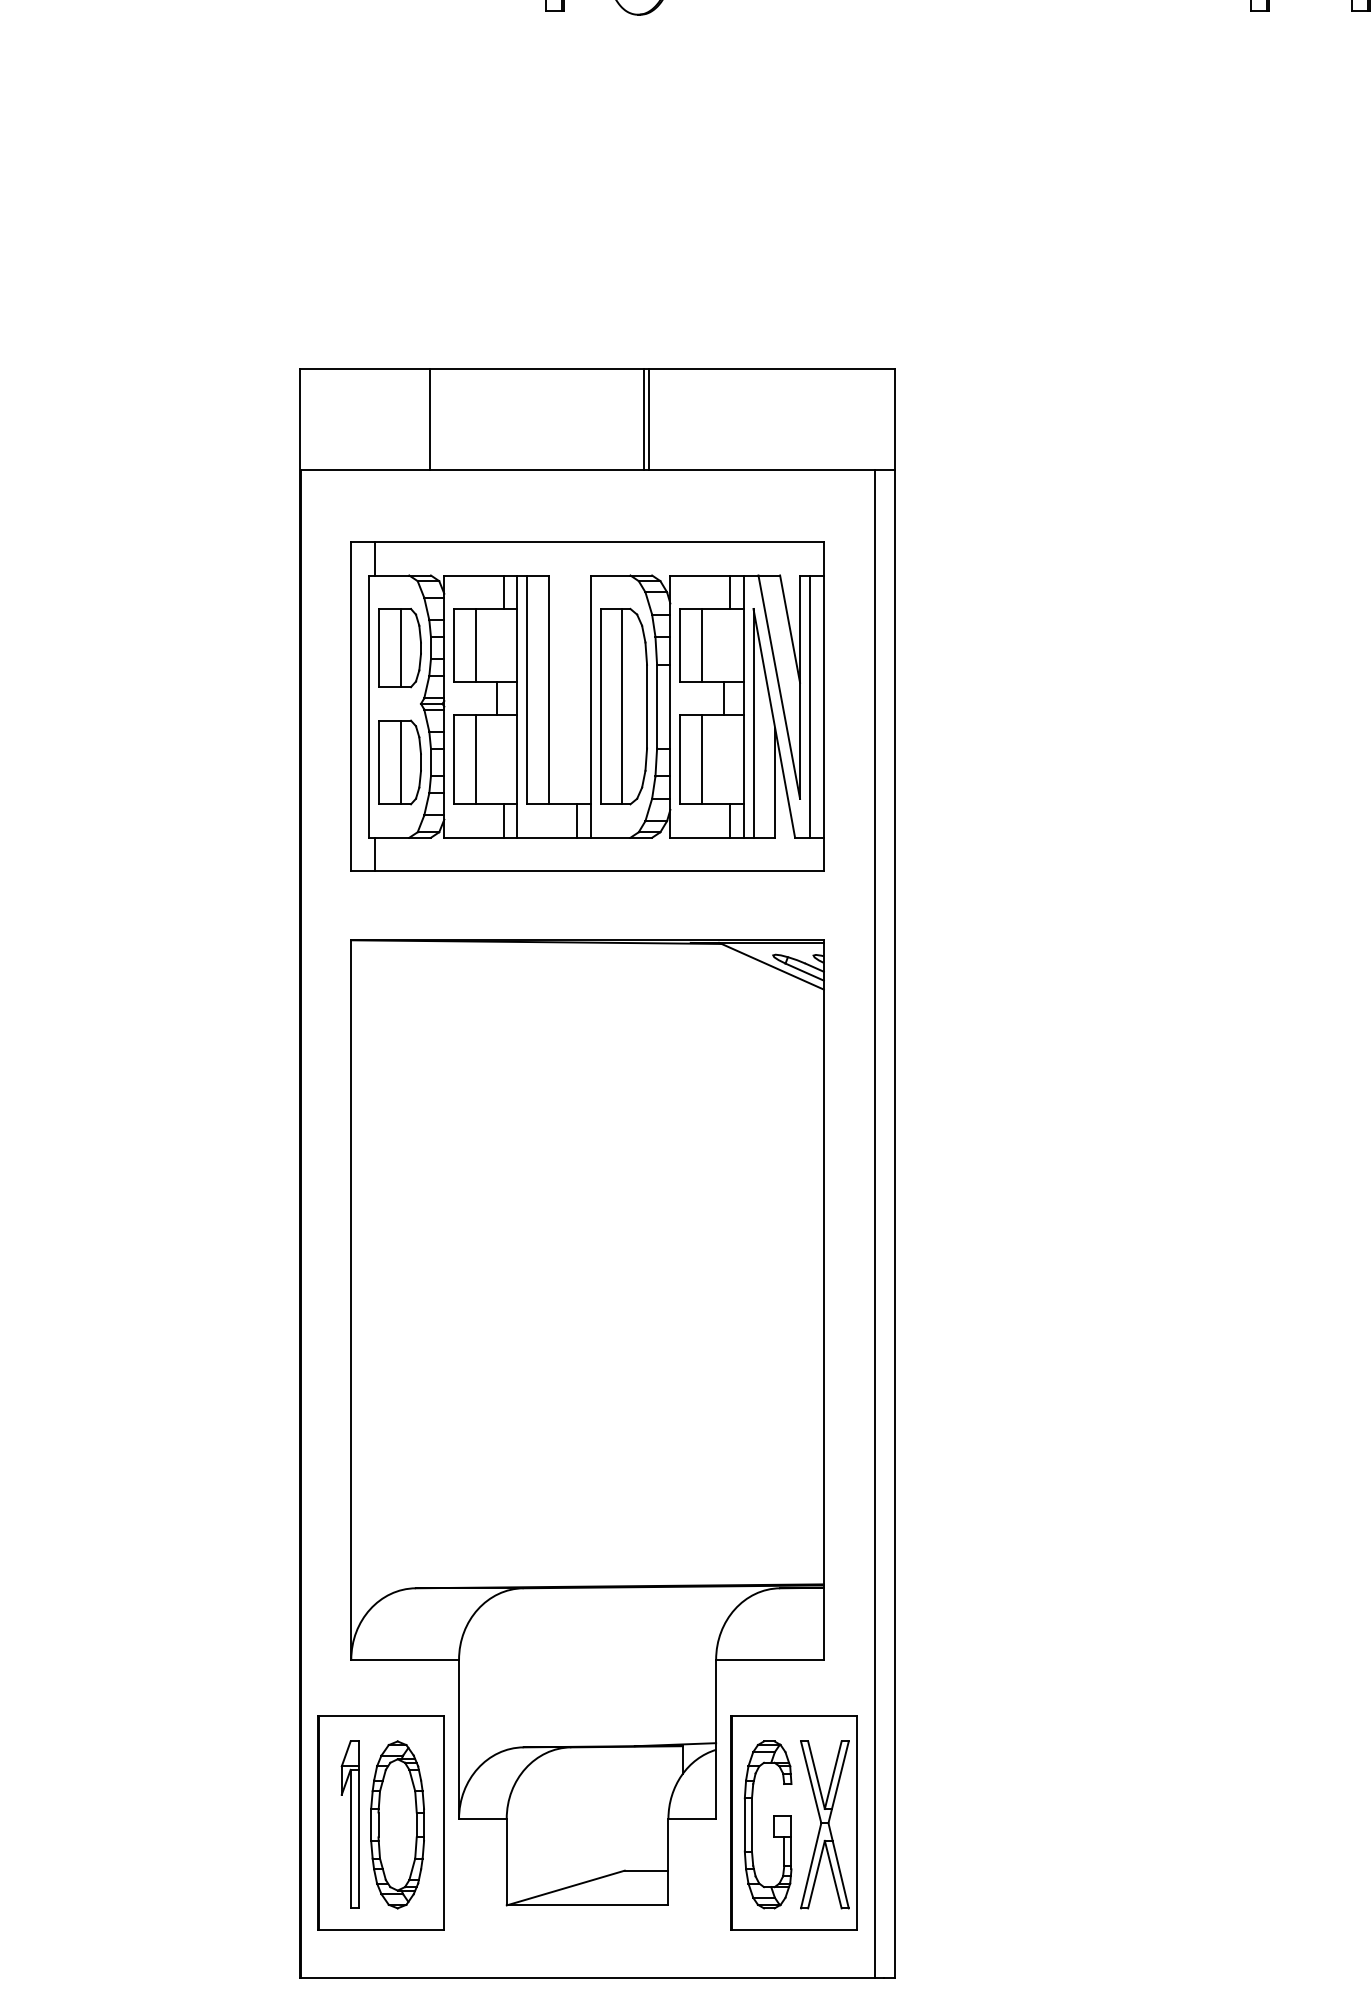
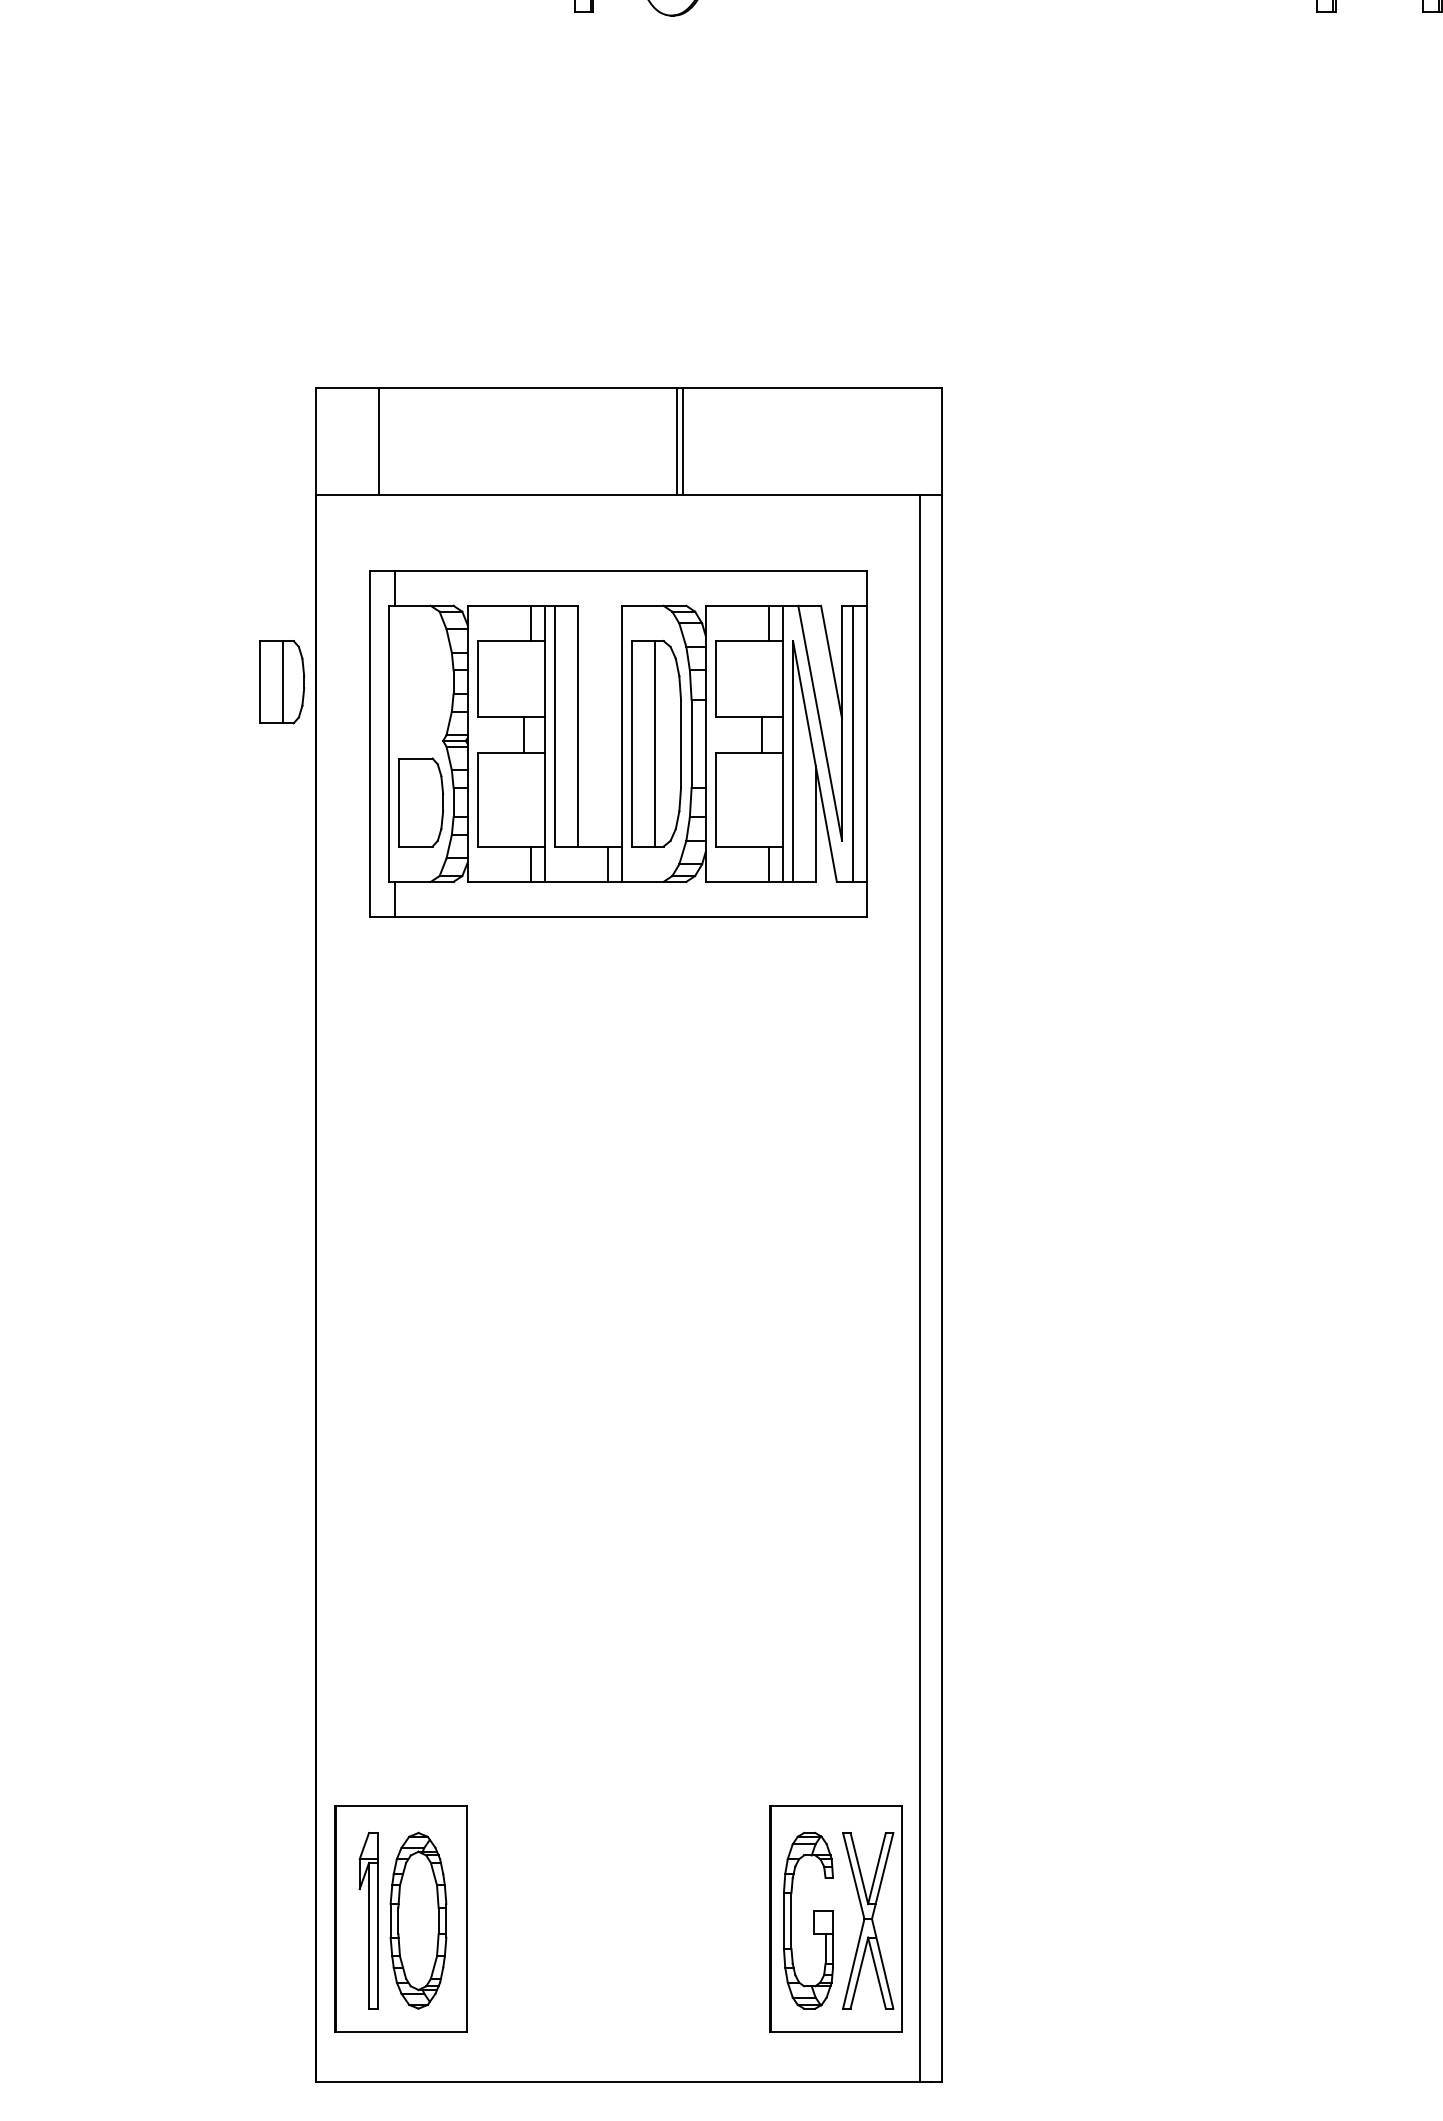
line: (429, 419) -> (378, 441), moved
line: (475, 644) -> (500, 678), removed
line: (702, 644) -> (739, 678), removed
part: (399, 648) -> (281, 682), moved
line: (475, 759) -> (500, 799), removed
line: (702, 759) -> (739, 799), removed
line: (401, 762) -> (422, 802), removed
part: (587, 1422) -> (618, 1497), removed

